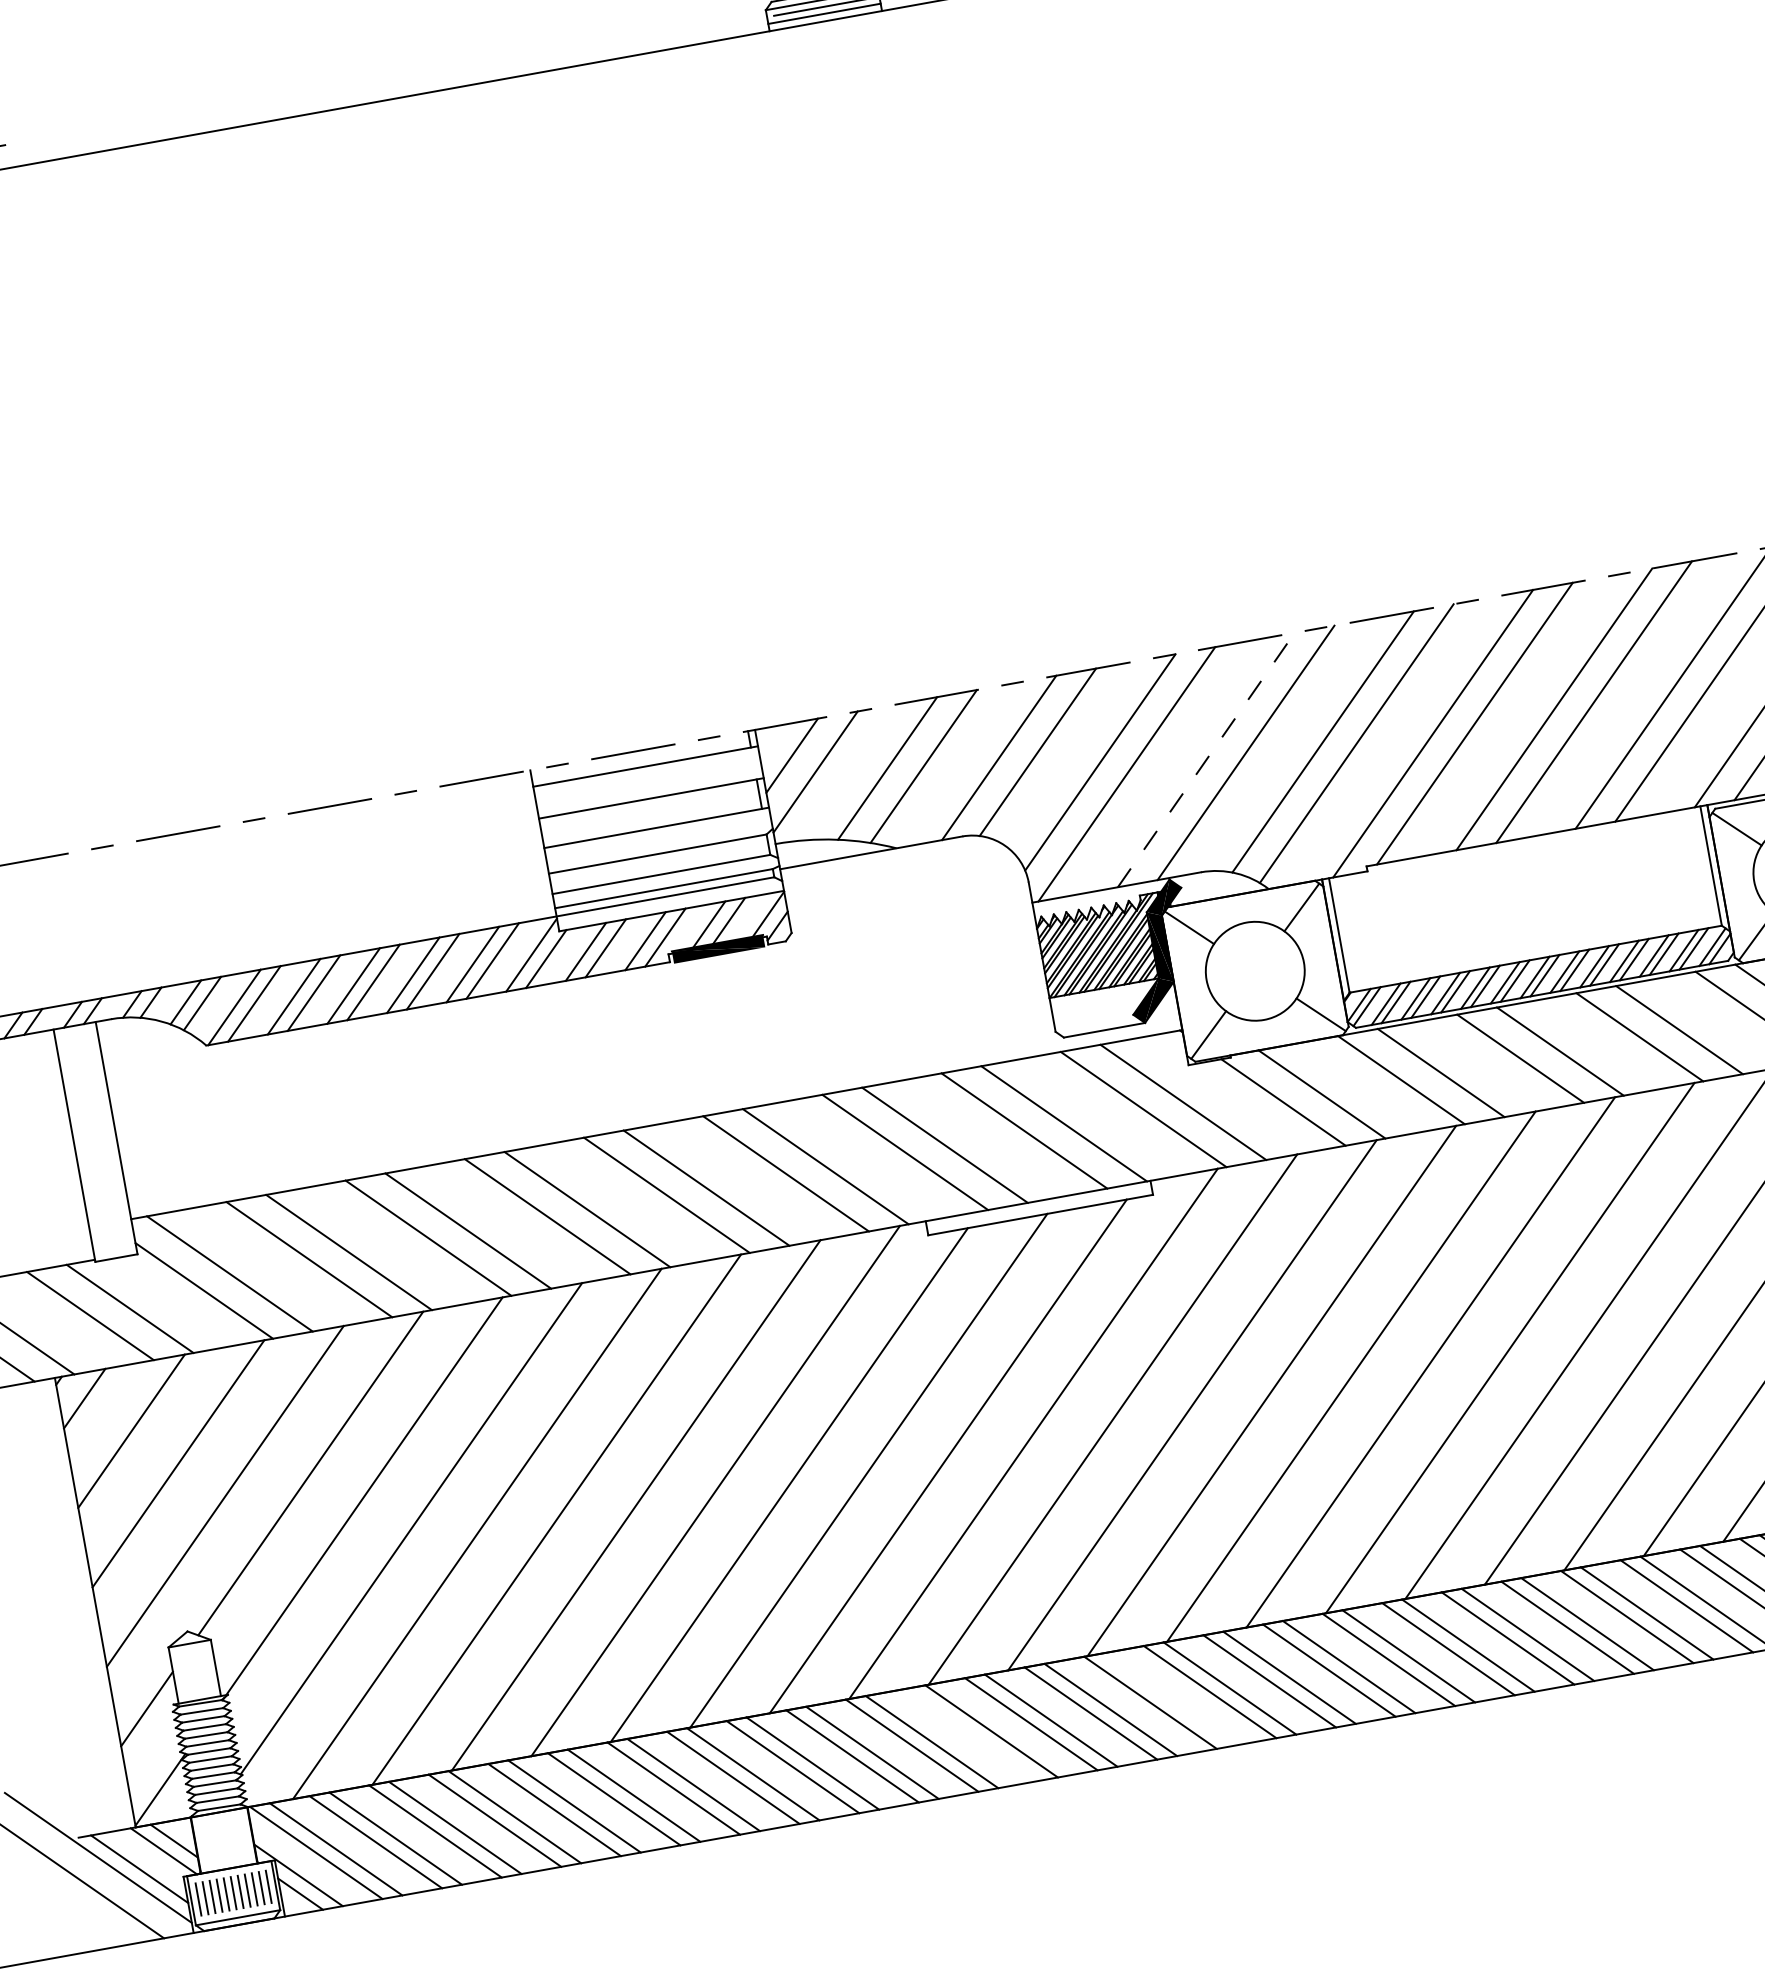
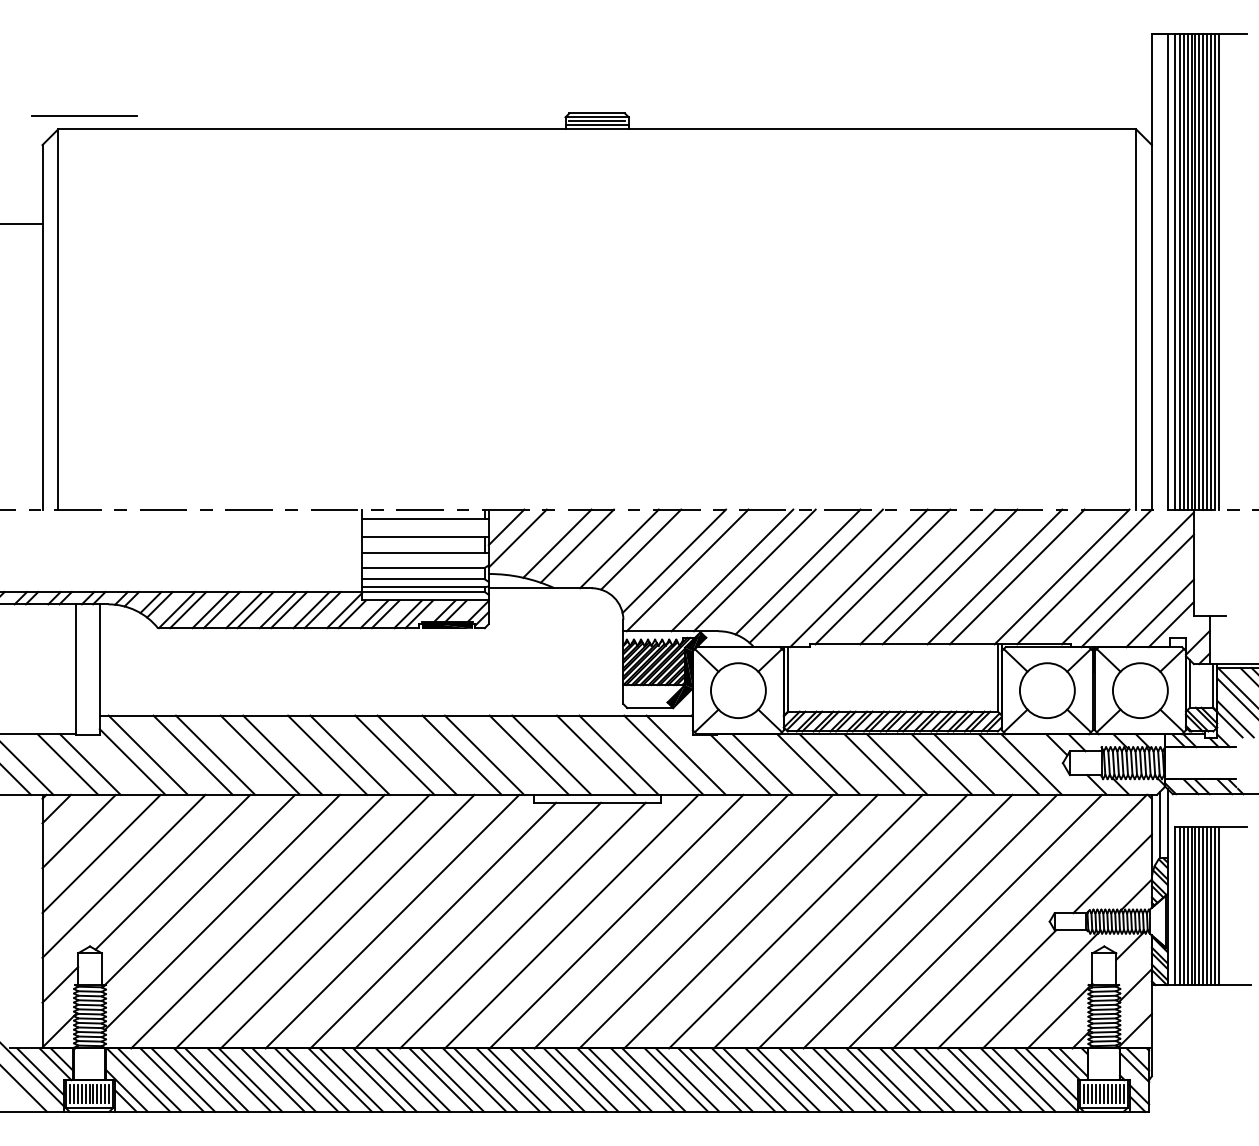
line: (1206, 760) -> (732, 570), dashed -> solid
line: (1170, 1698) -> (620, 1079), added
line: (971, 1733) -> (508, 1079), added

